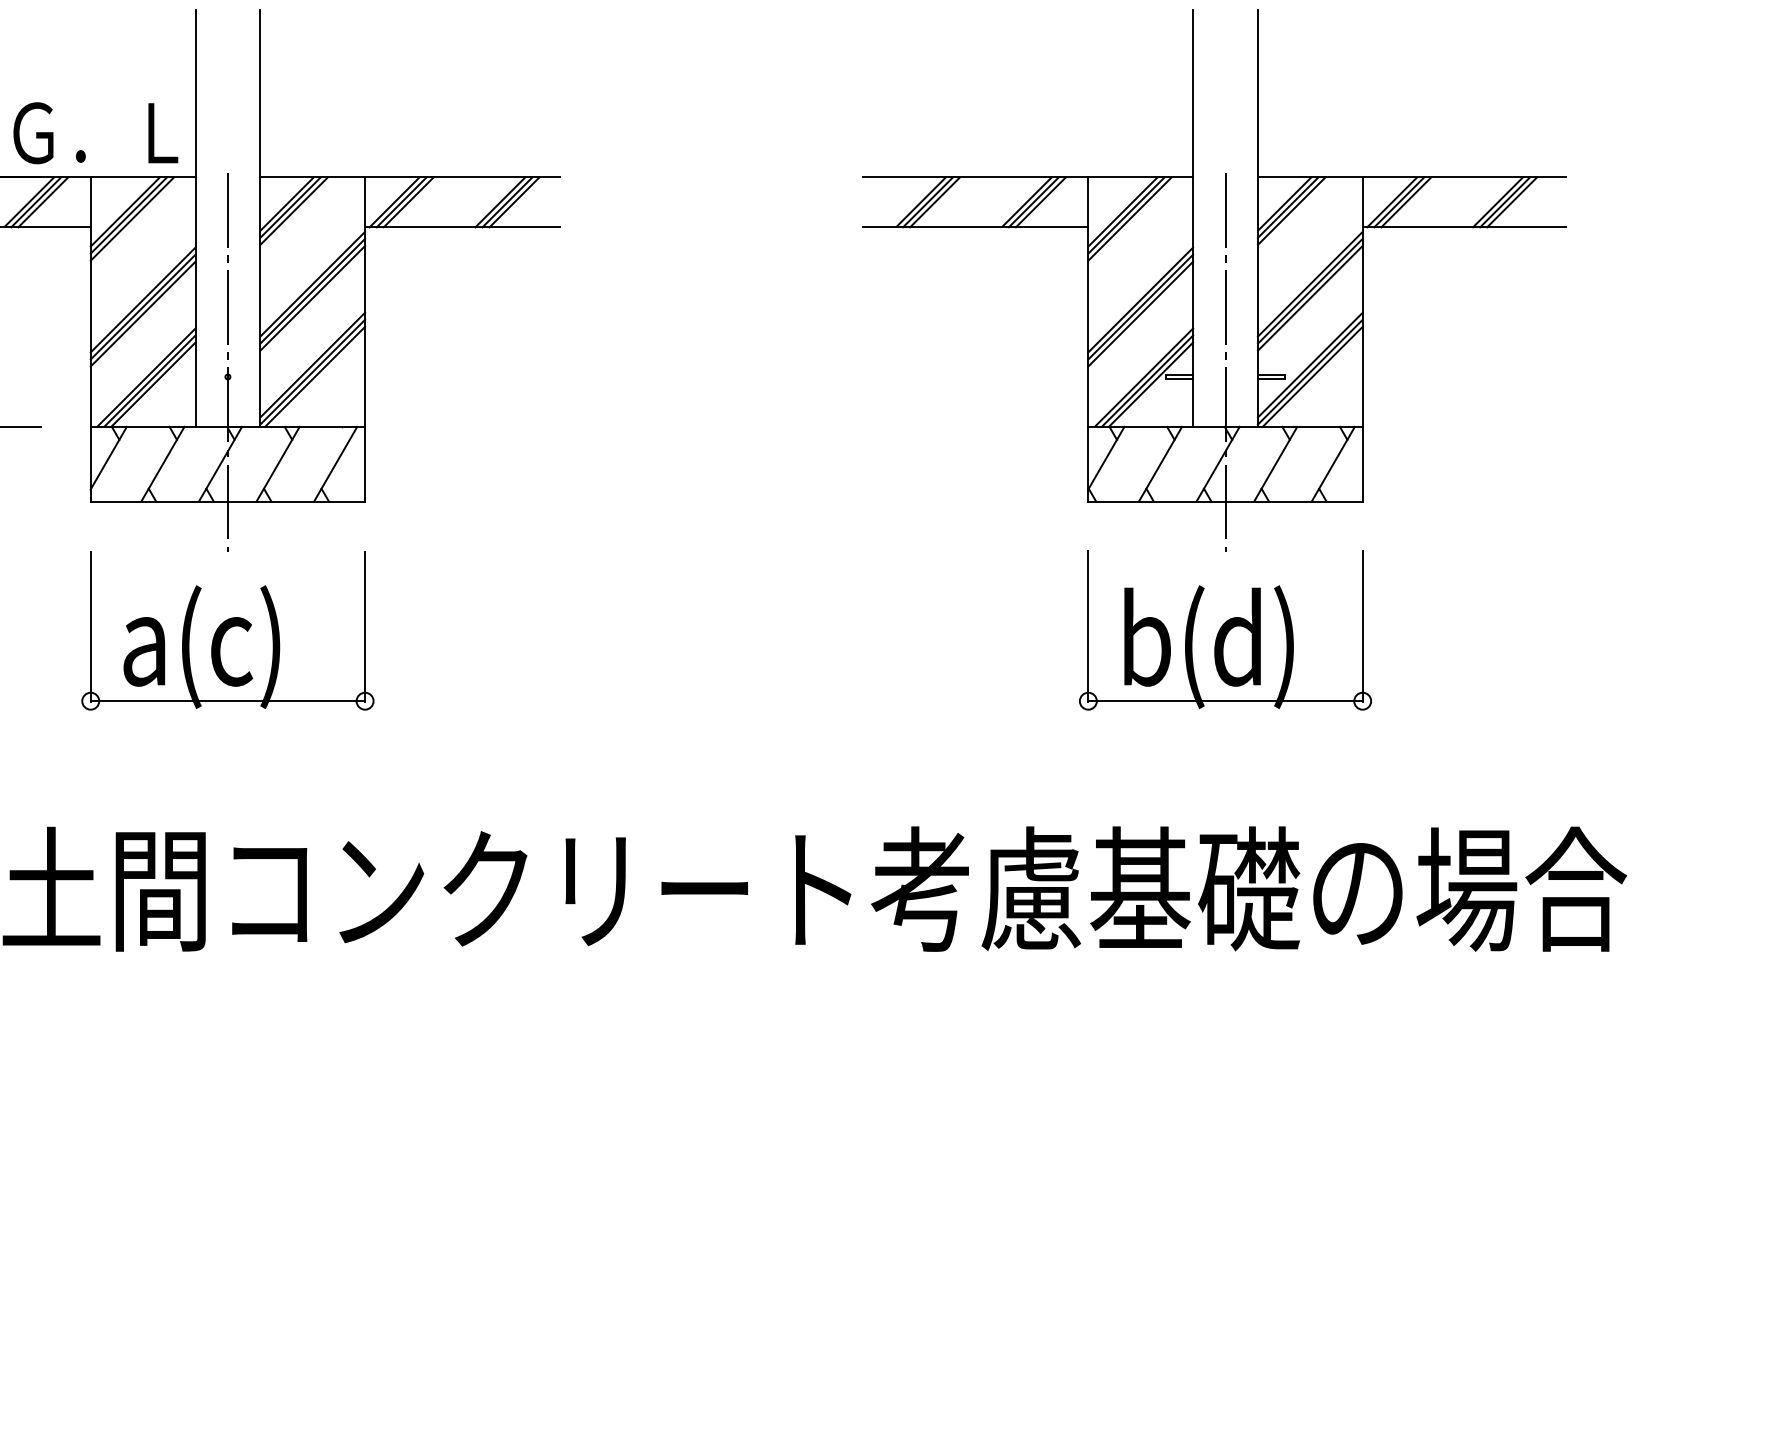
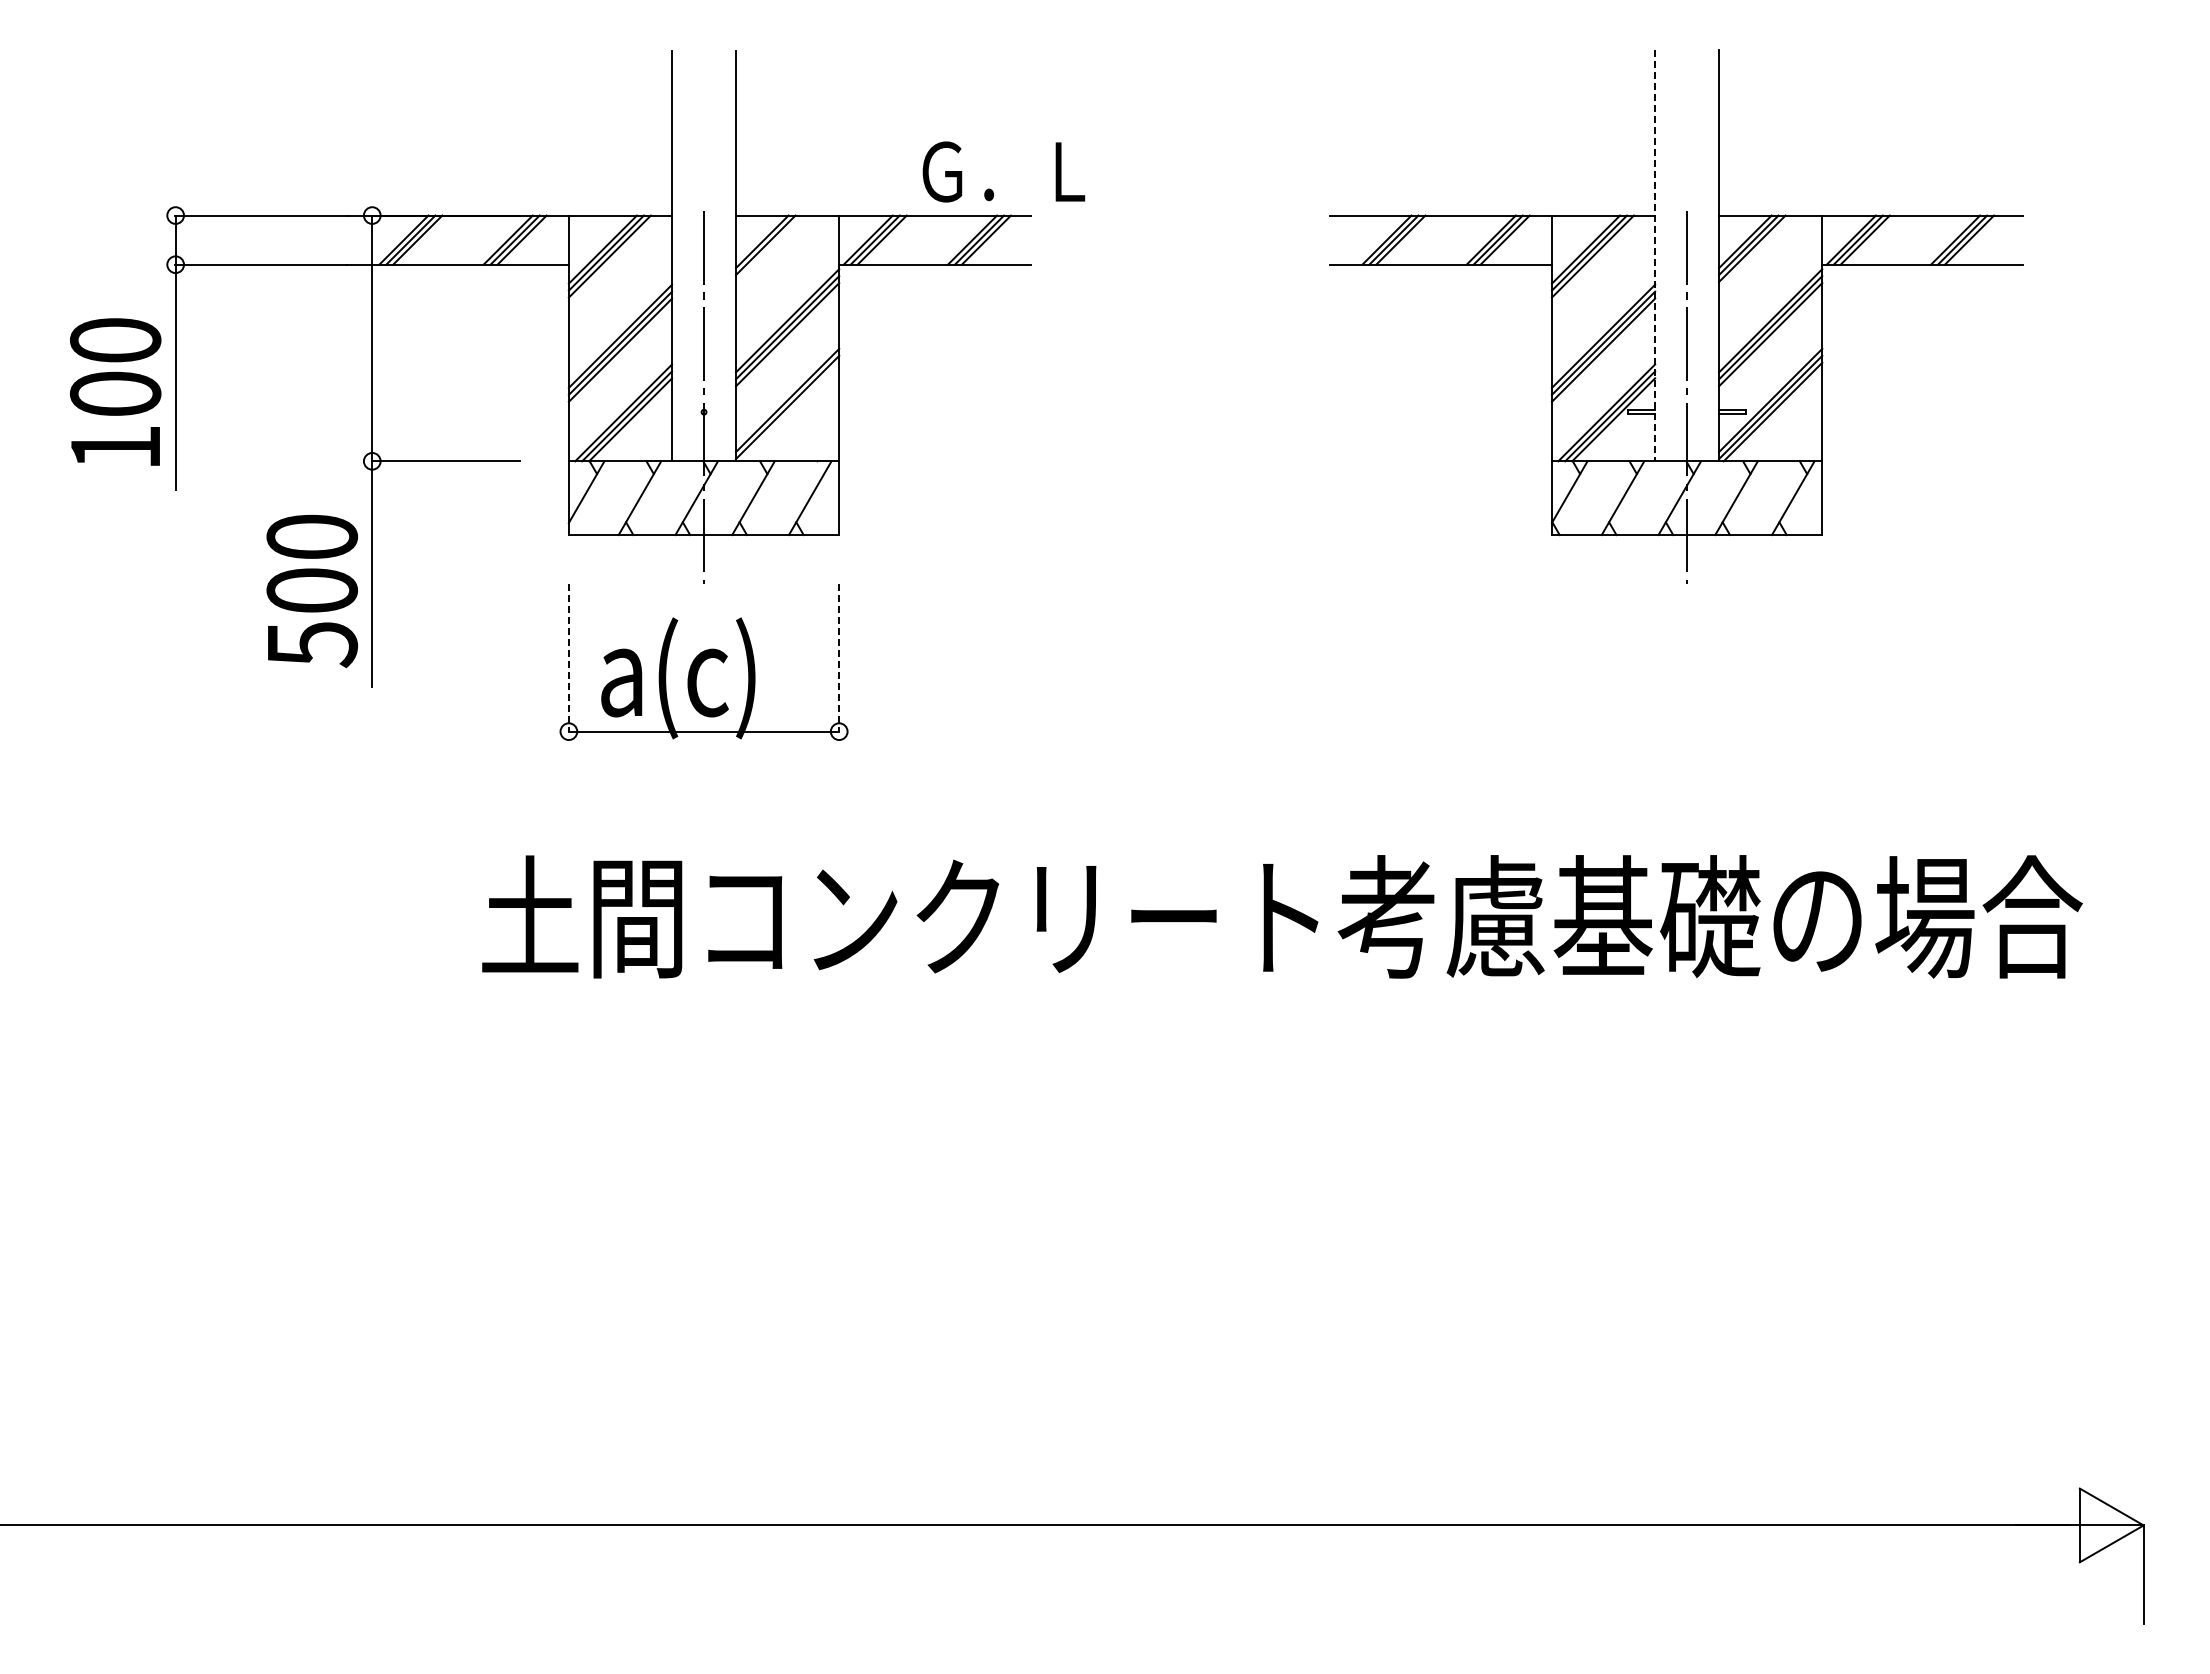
text: (95, 132) -> (1003, 171), moved
line: (294, 210) -> (769, 248), removed
line: (1193, 217) -> (1655, 255), solid -> dashed
line: (314, 376) -> (789, 411), removed
line: (90, 626) -> (568, 658), solid -> dashed
line: (365, 626) -> (839, 658), solid -> dashed
part: (1224, 629) -> (1686, 661), removed

